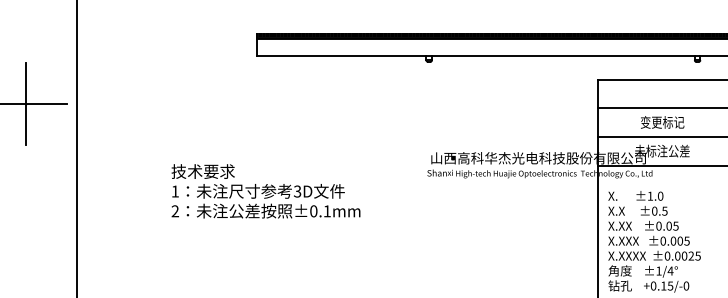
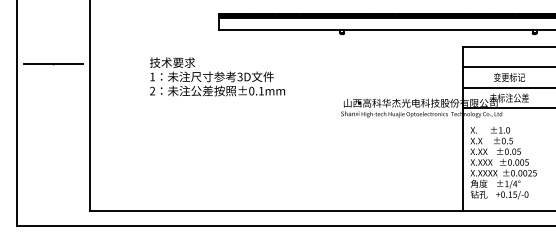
line: (25, 104) -> (53, 64), removed
text: (265, 190) -> (217, 76), moved

